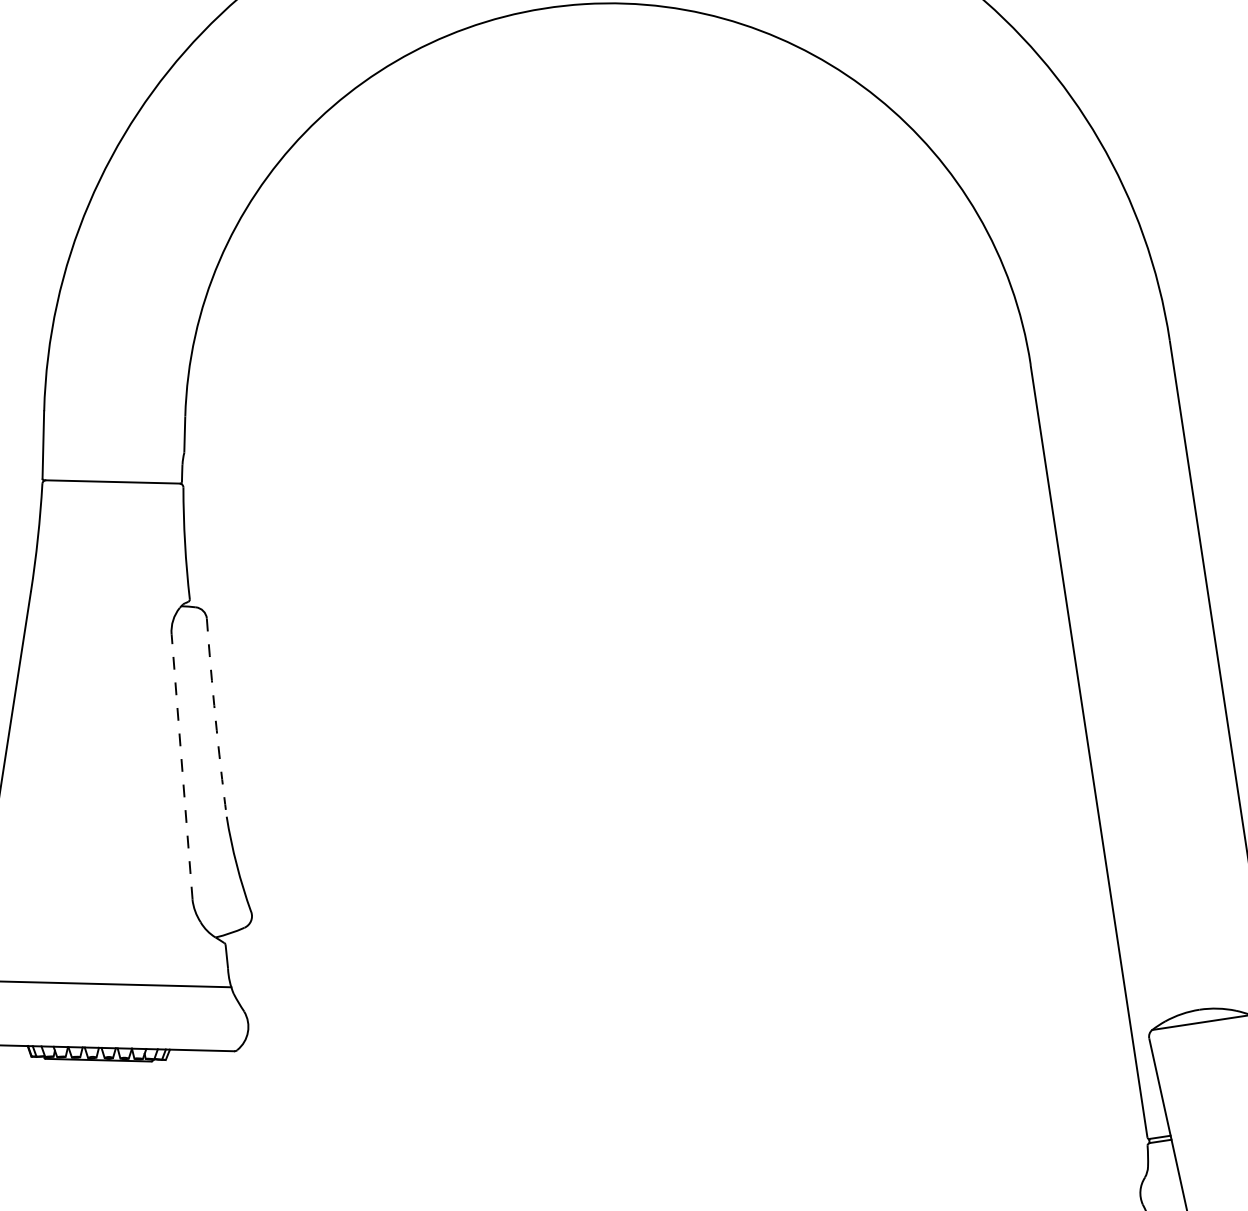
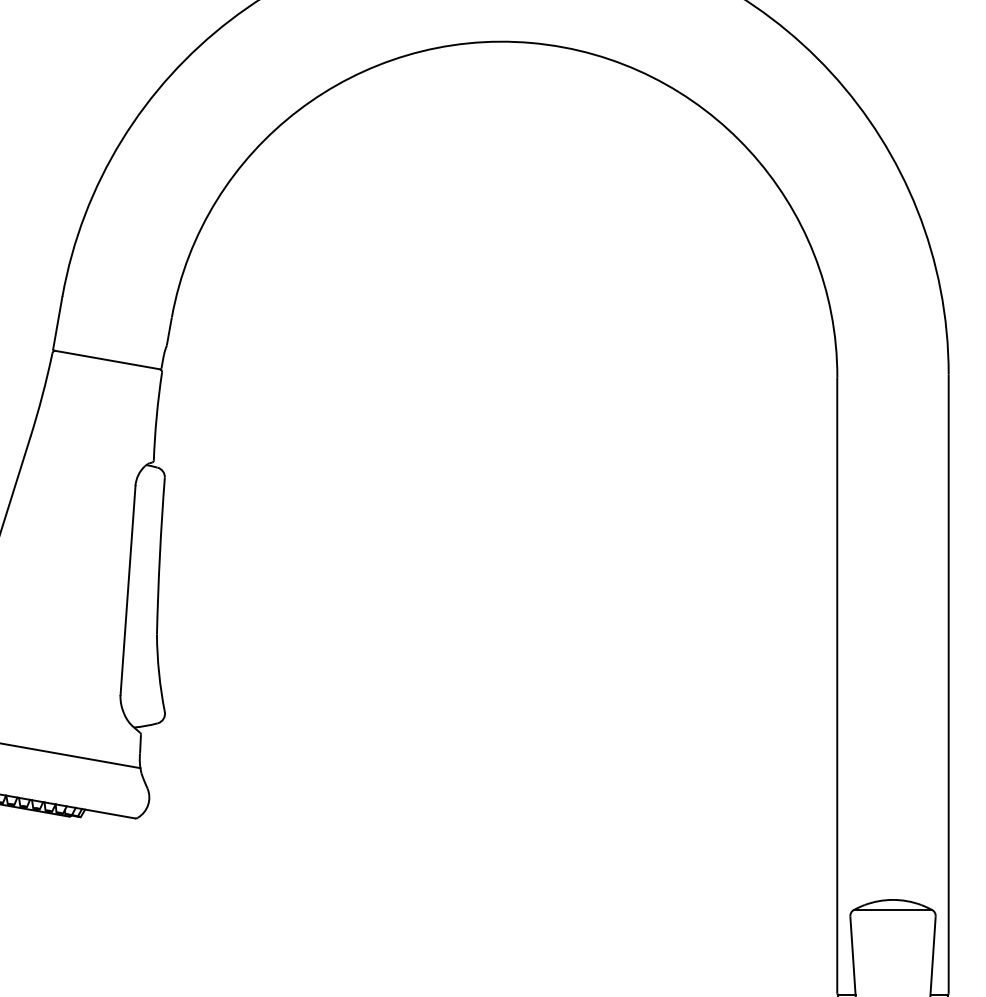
arc: (215, 718) -> (159, 556), dashed -> solid
line: (182, 766) -> (128, 590), dashed -> solid

